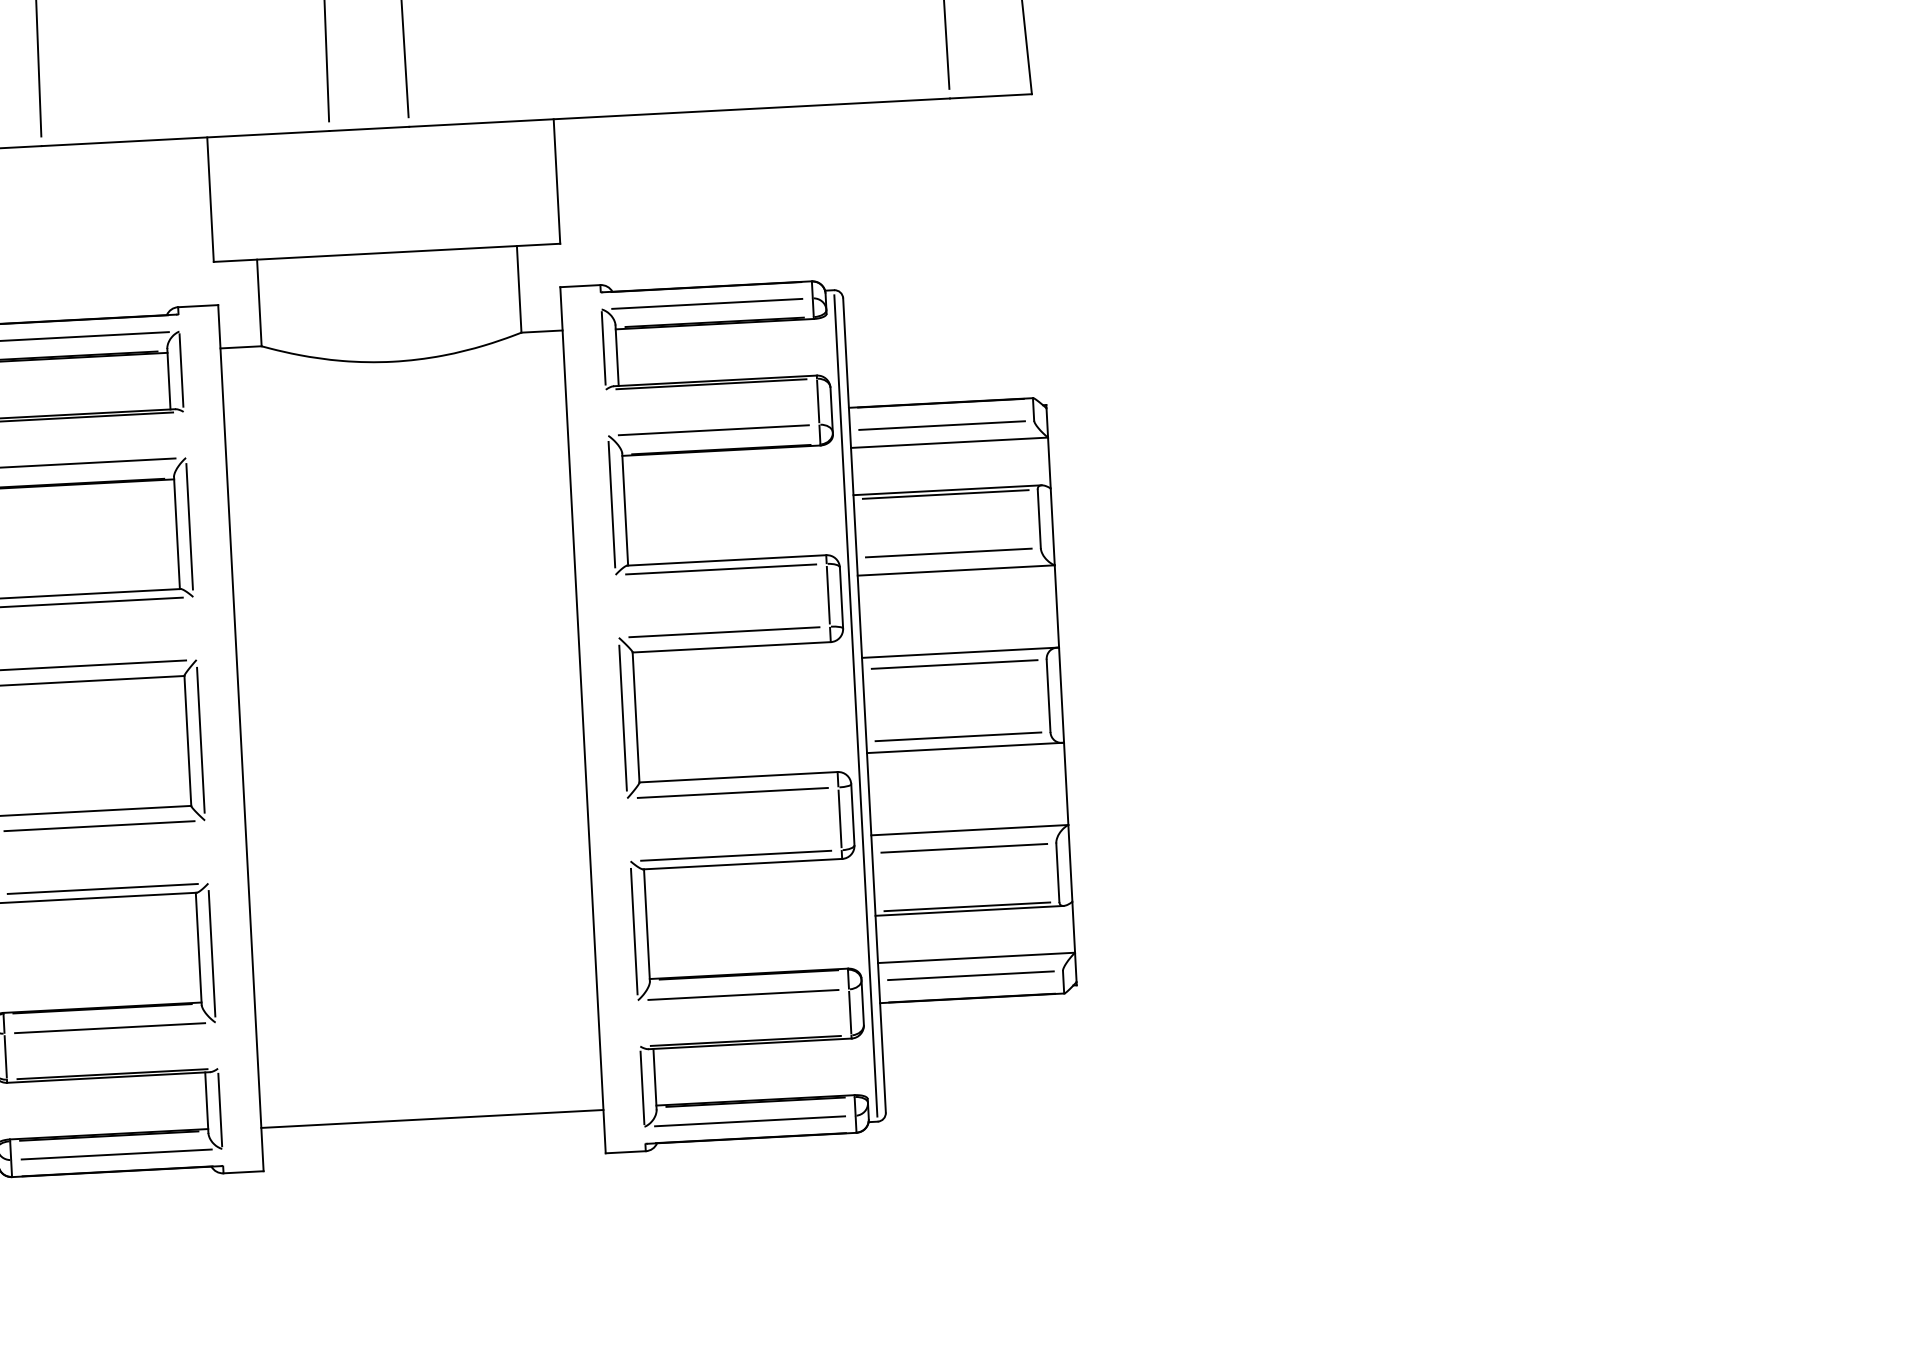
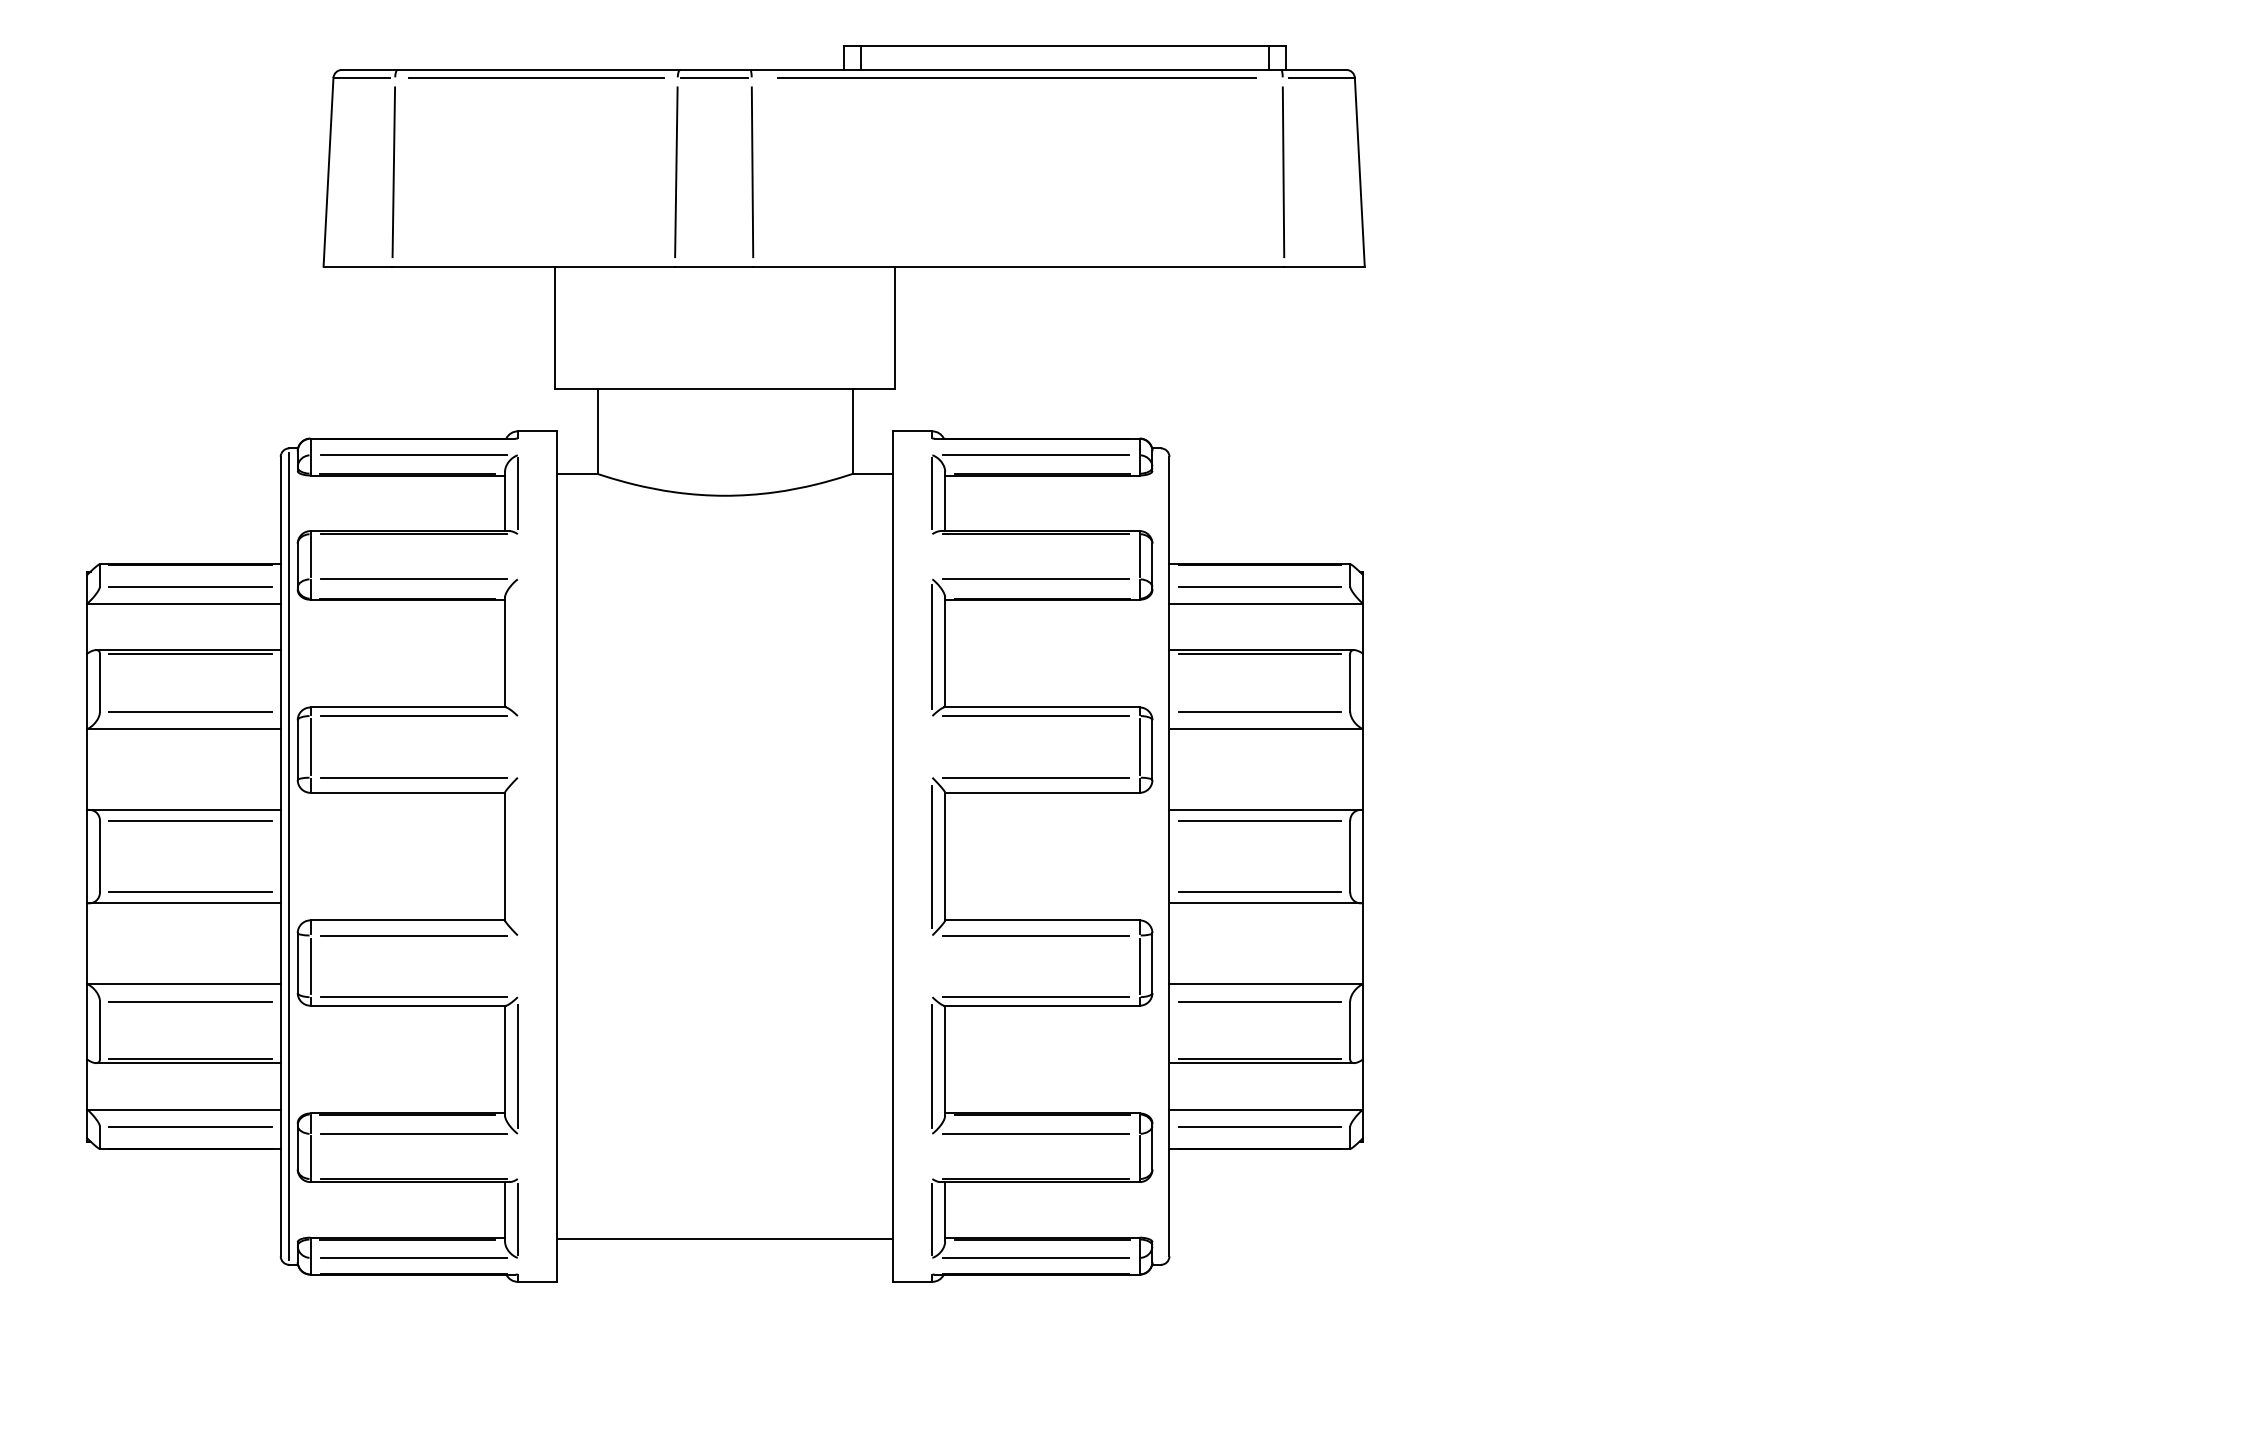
line: (189, 526) -> (517, 646), removed
line: (855, 705) -> (1160, 856), removed
line: (200, 740) -> (517, 856), removed

